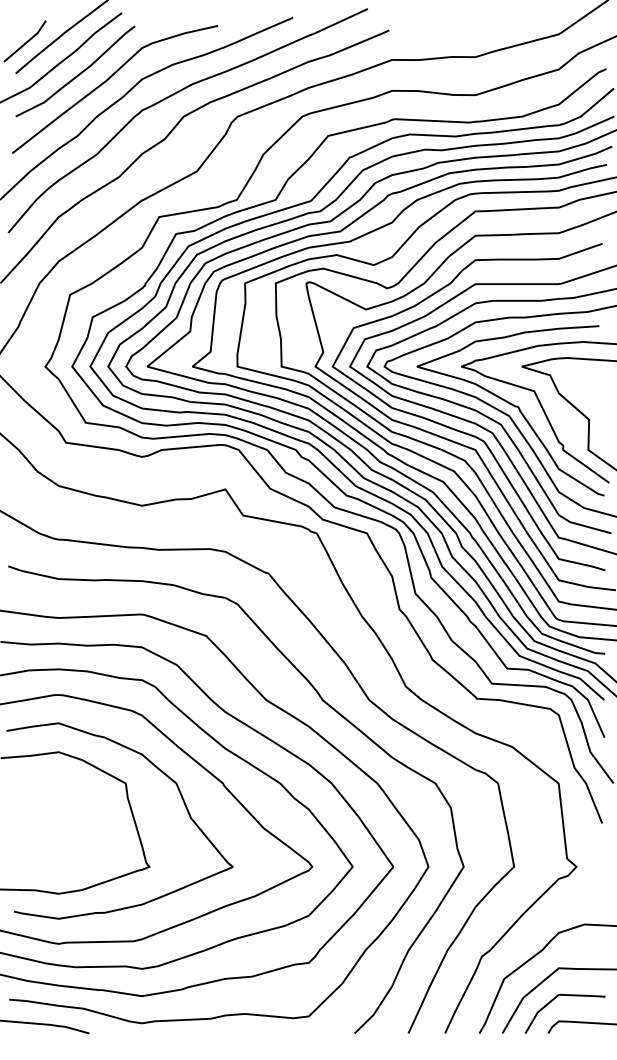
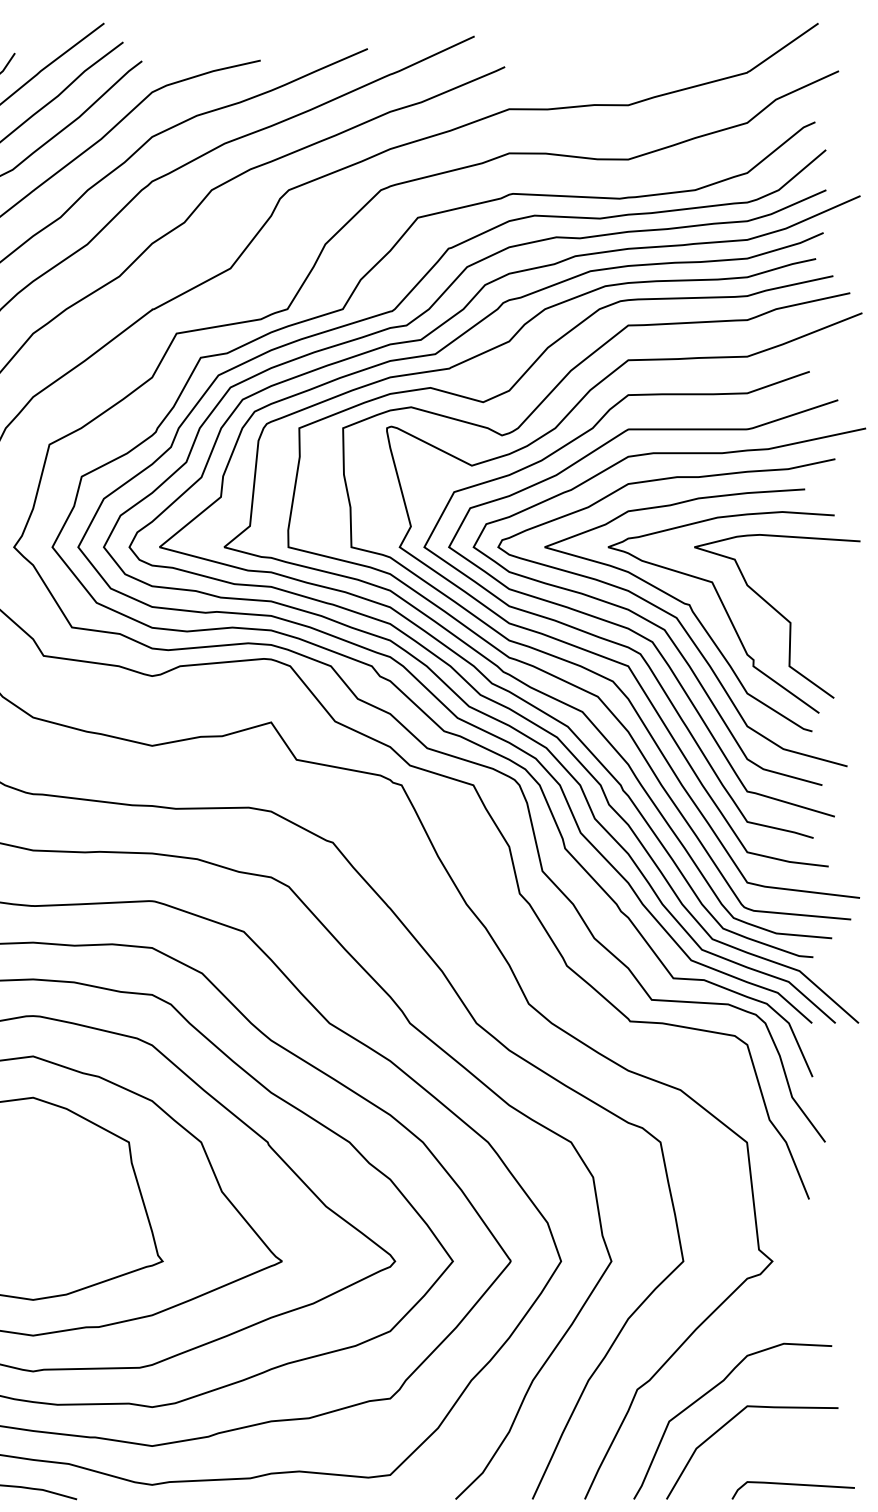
line: (552, 1001) -> (738, 1453), removed

